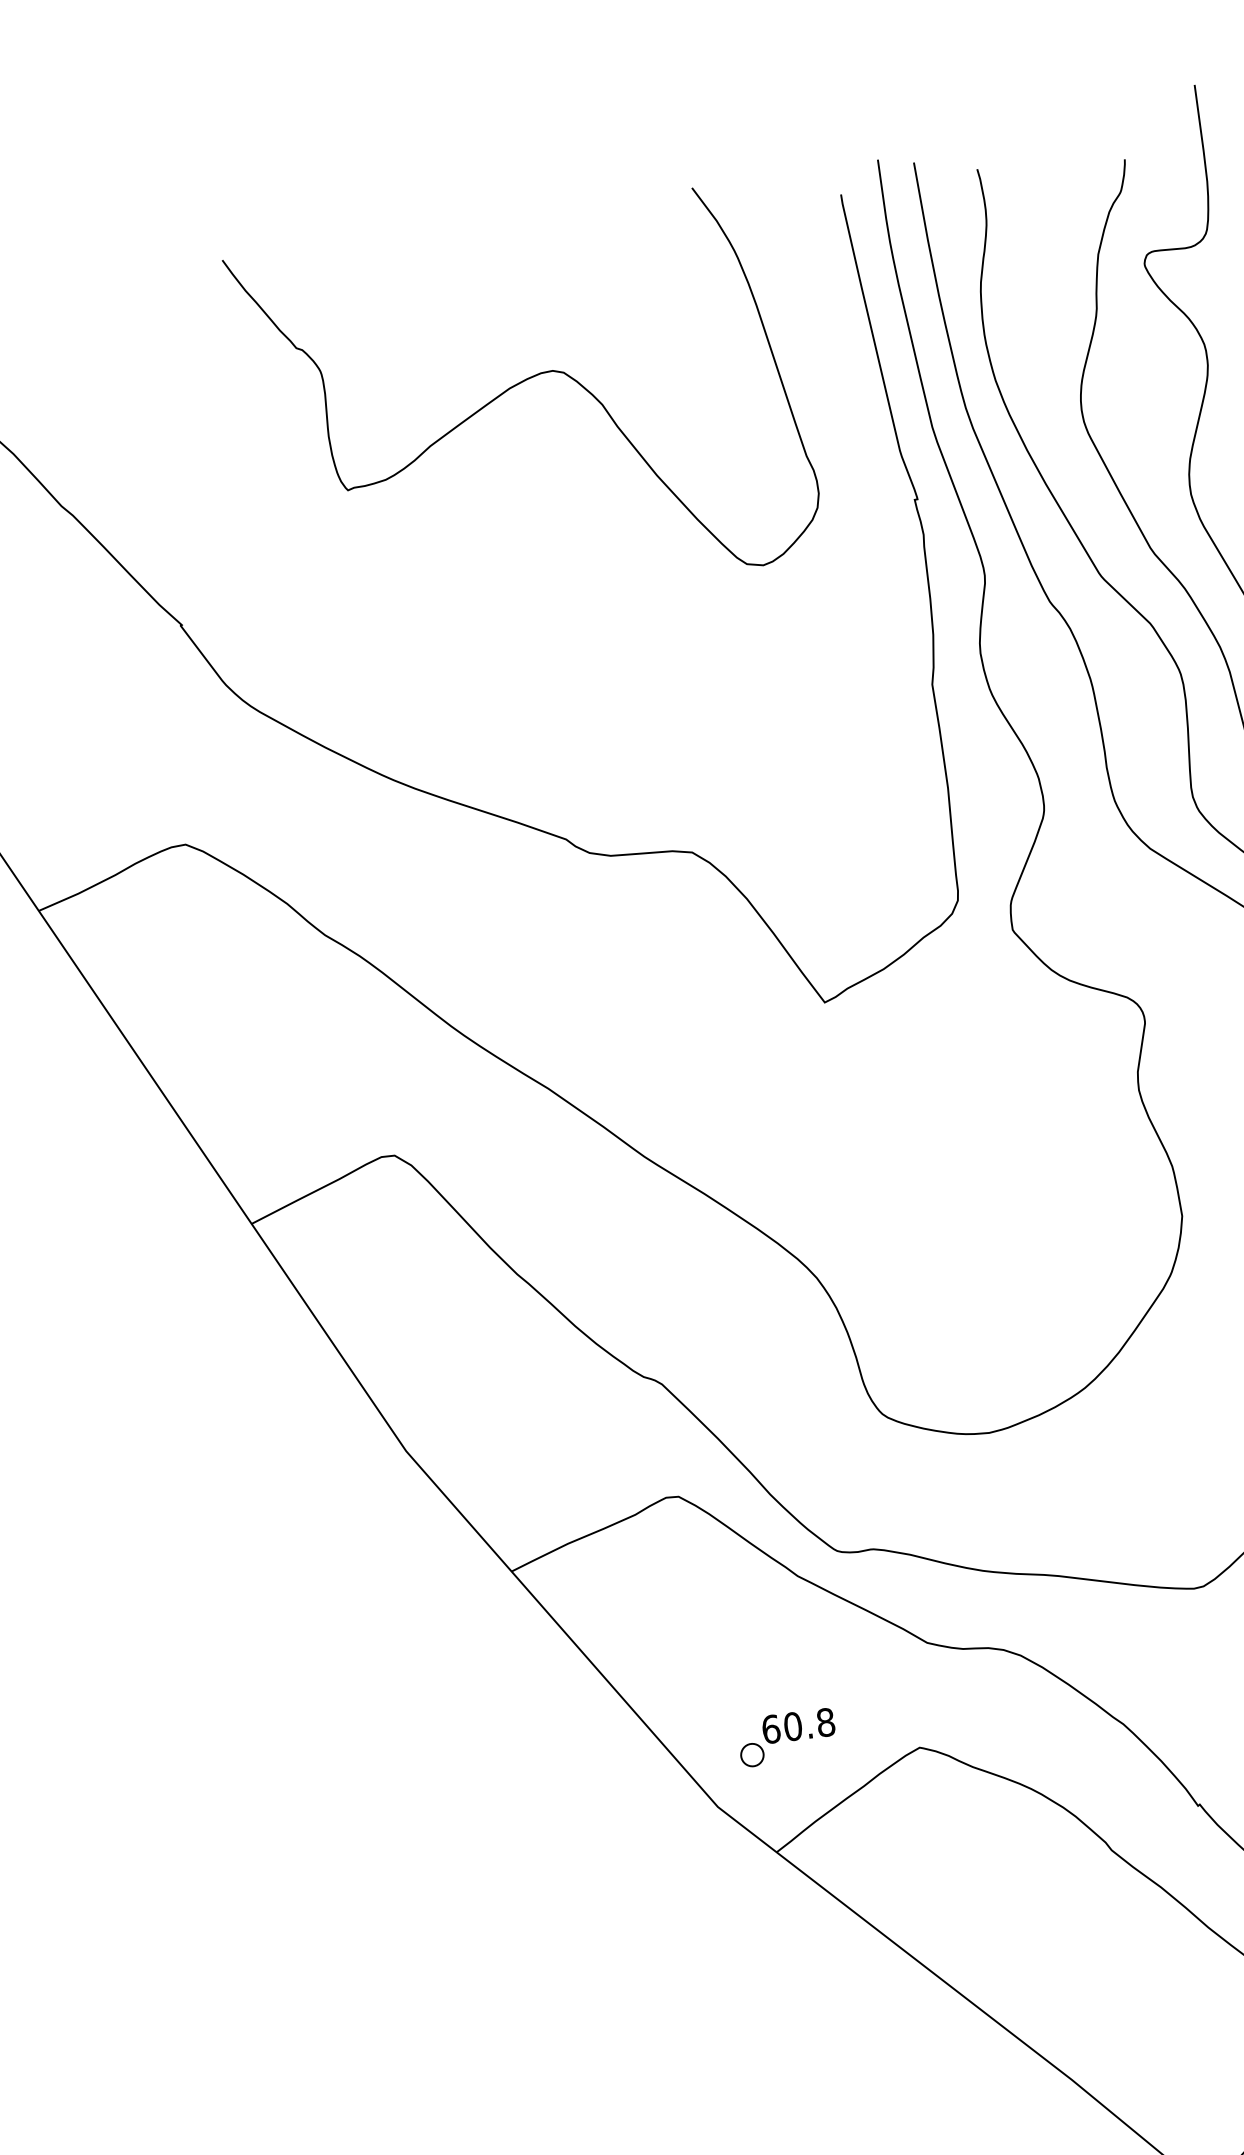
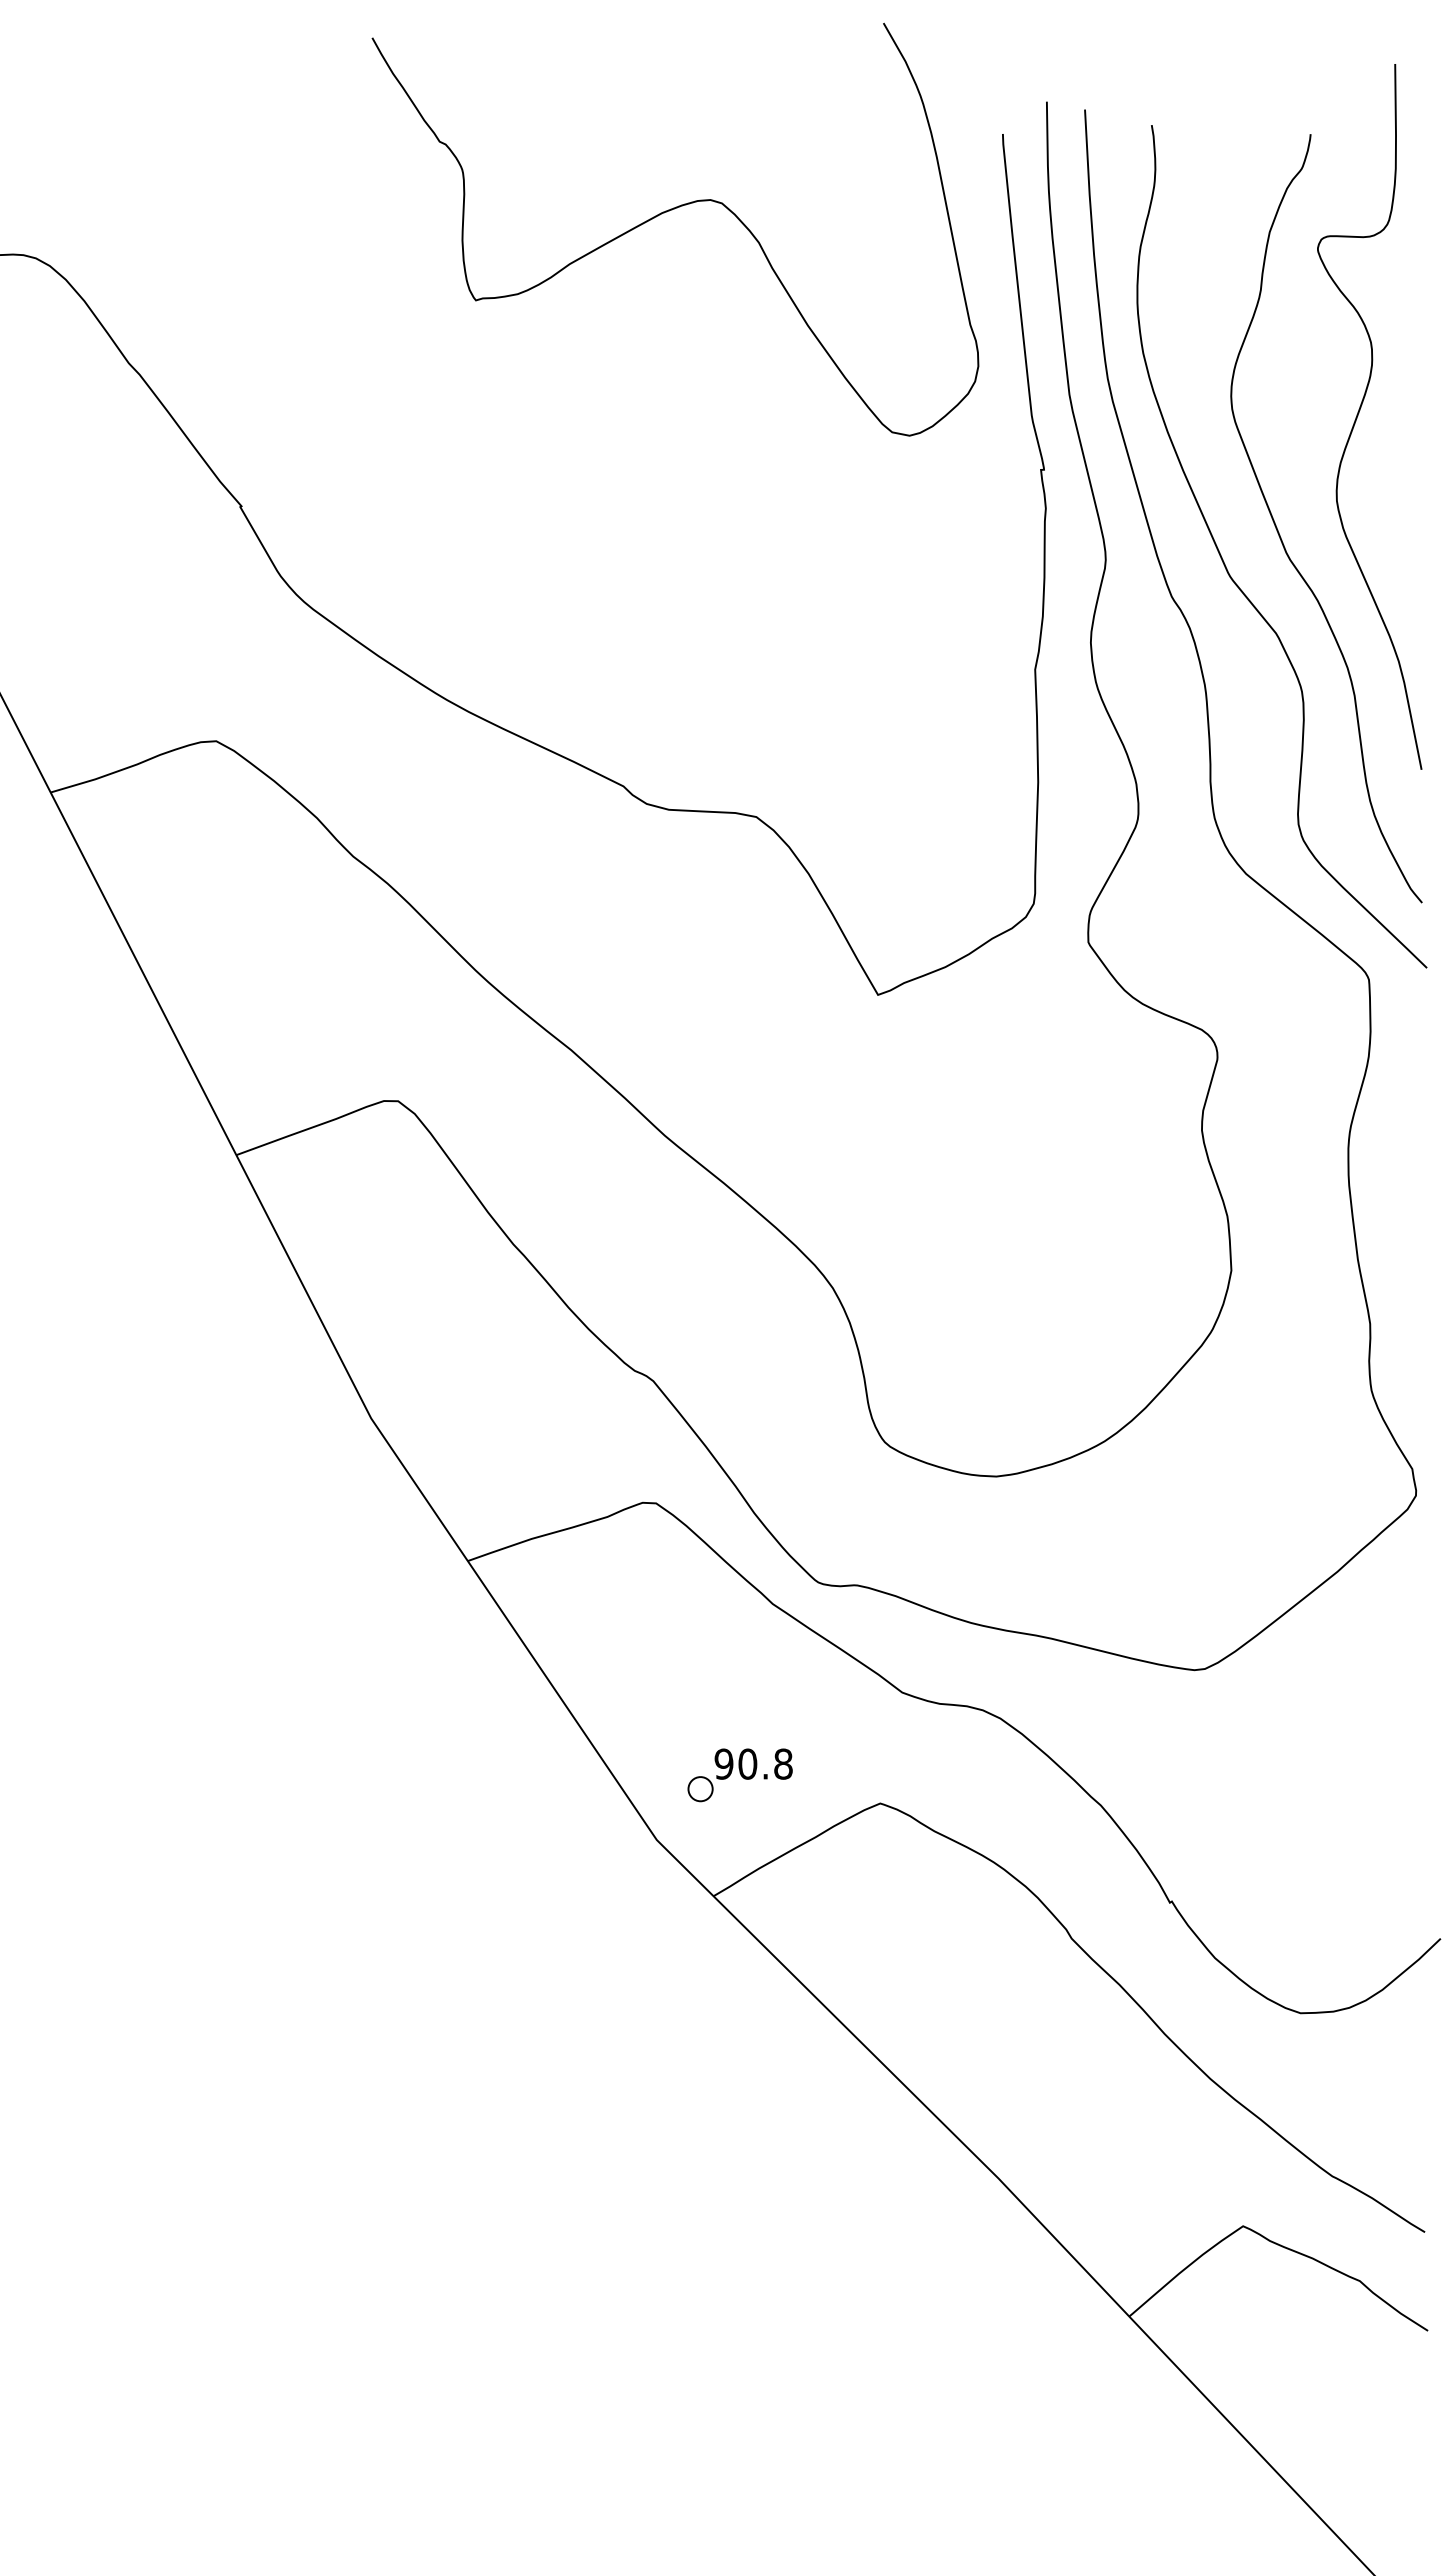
curve: (516, 386) -> (669, 211), moved
text: (770, 1728) -> (723, 1763), 60.8 -> 90.8

